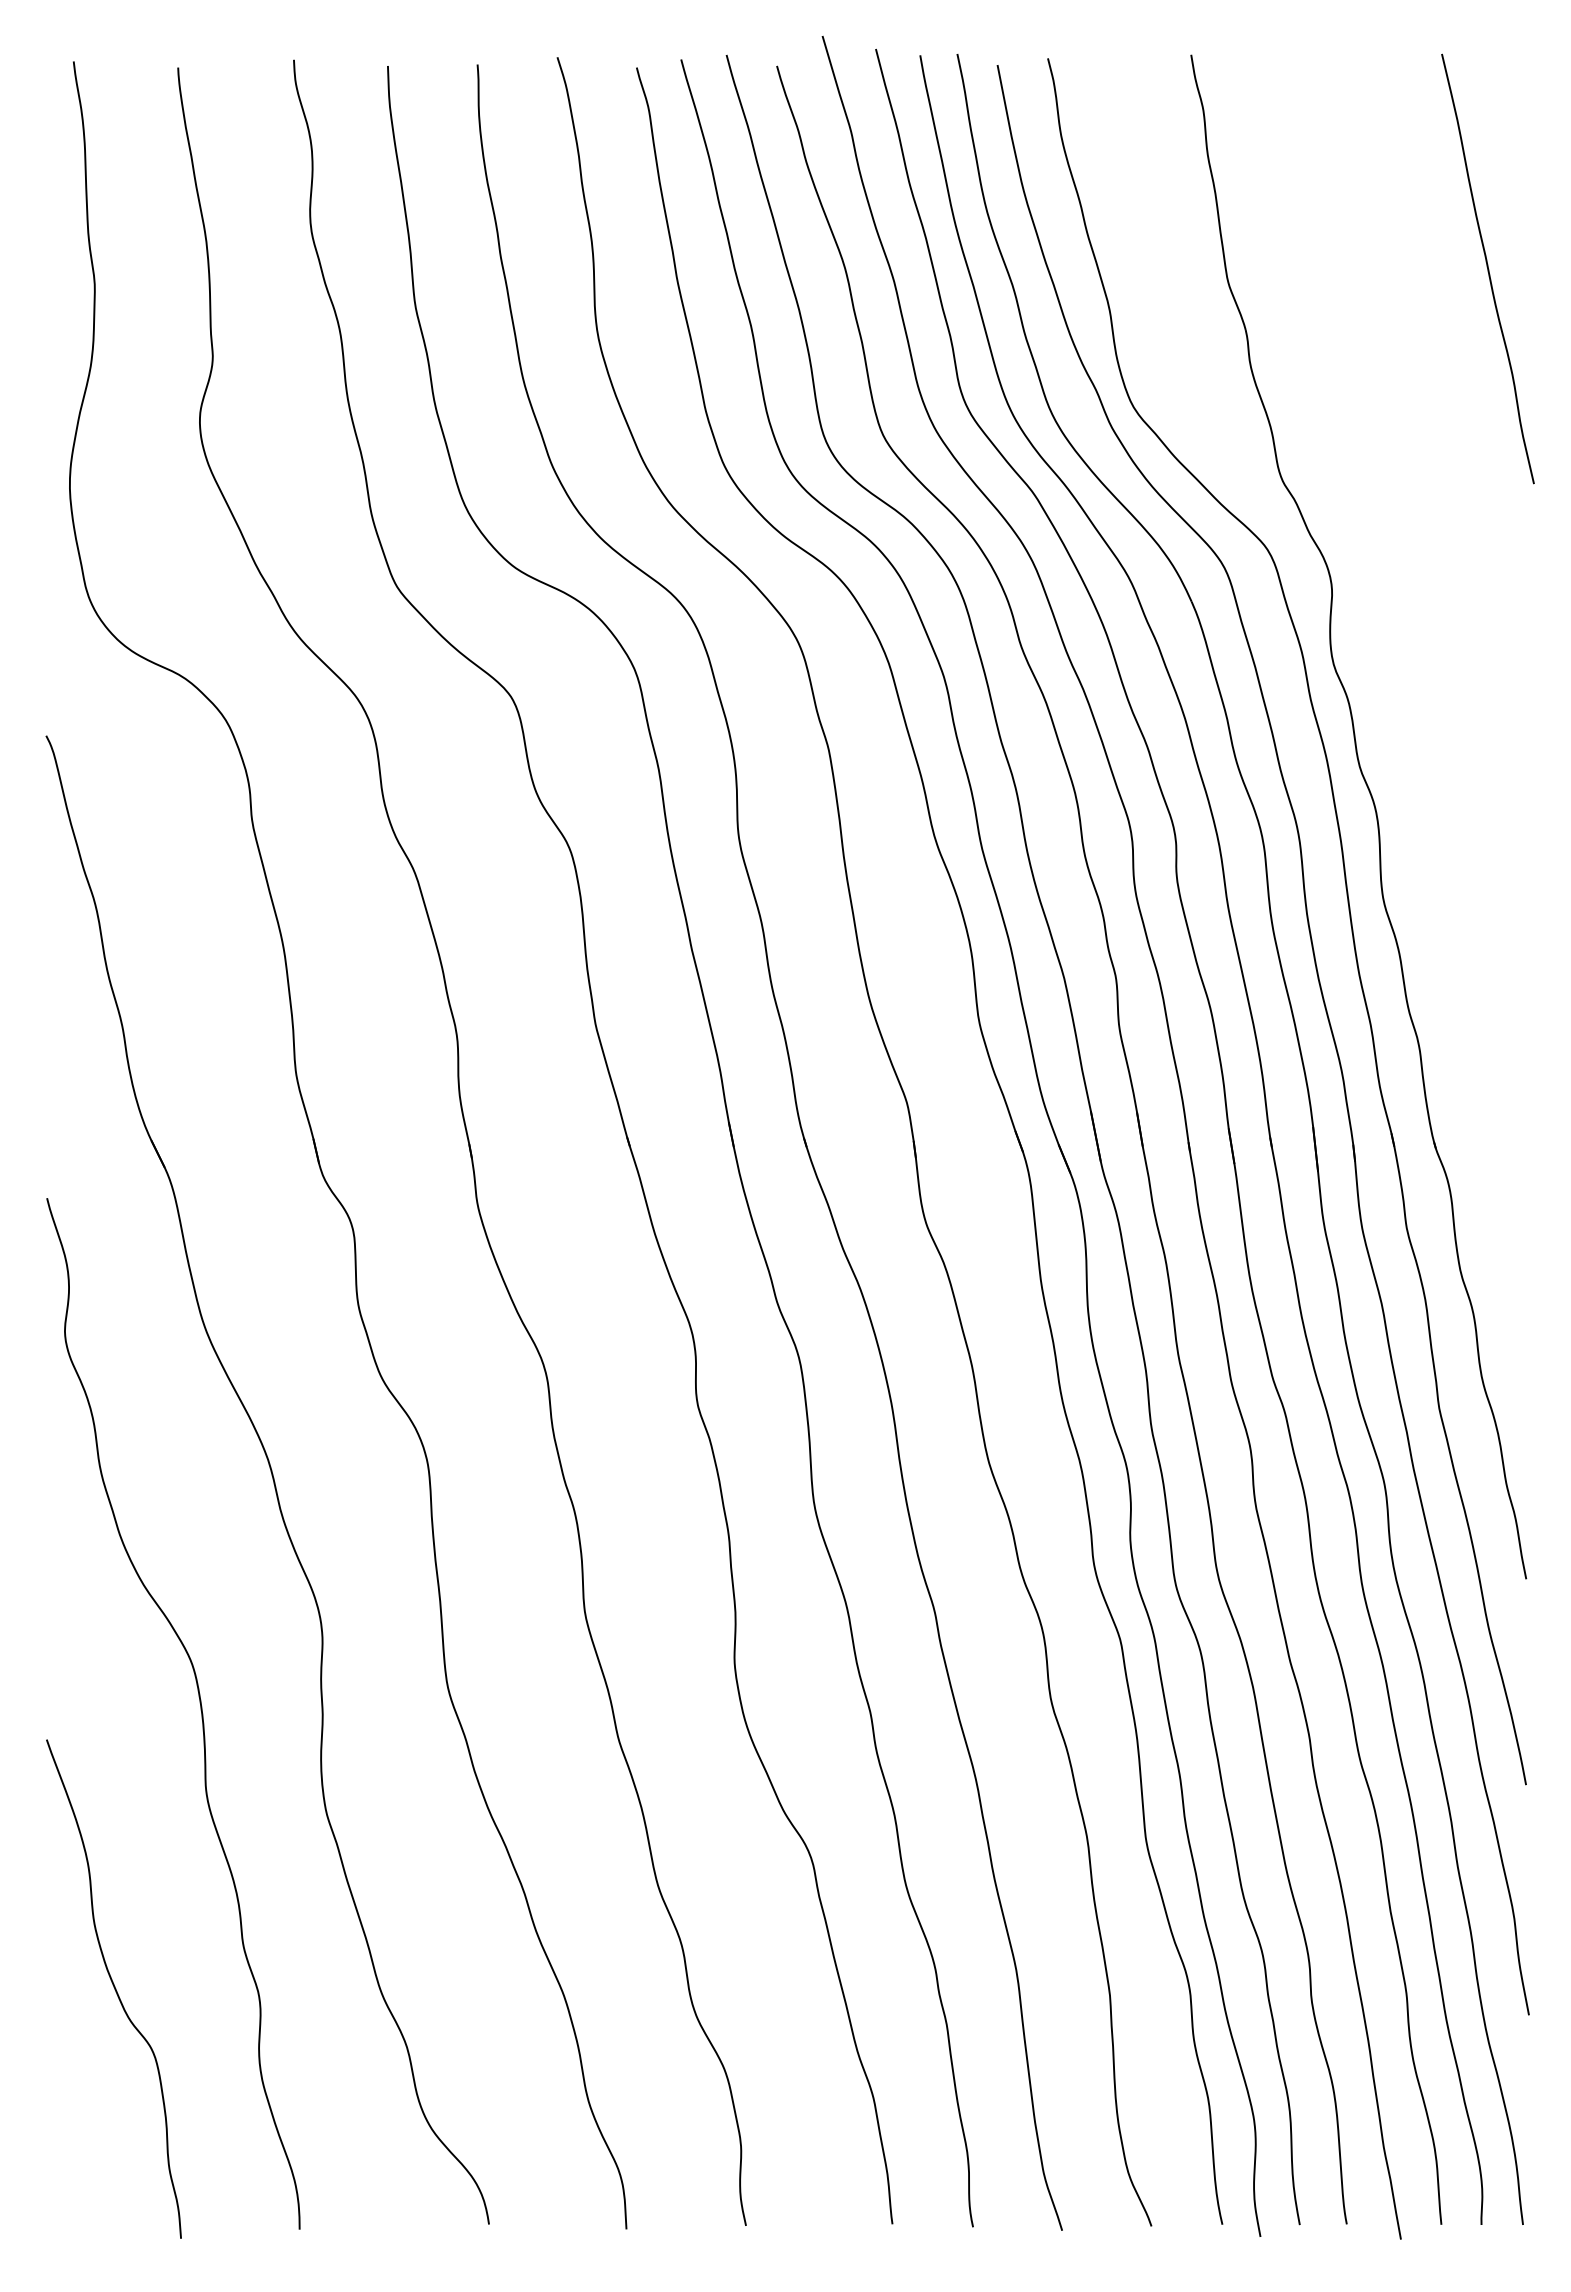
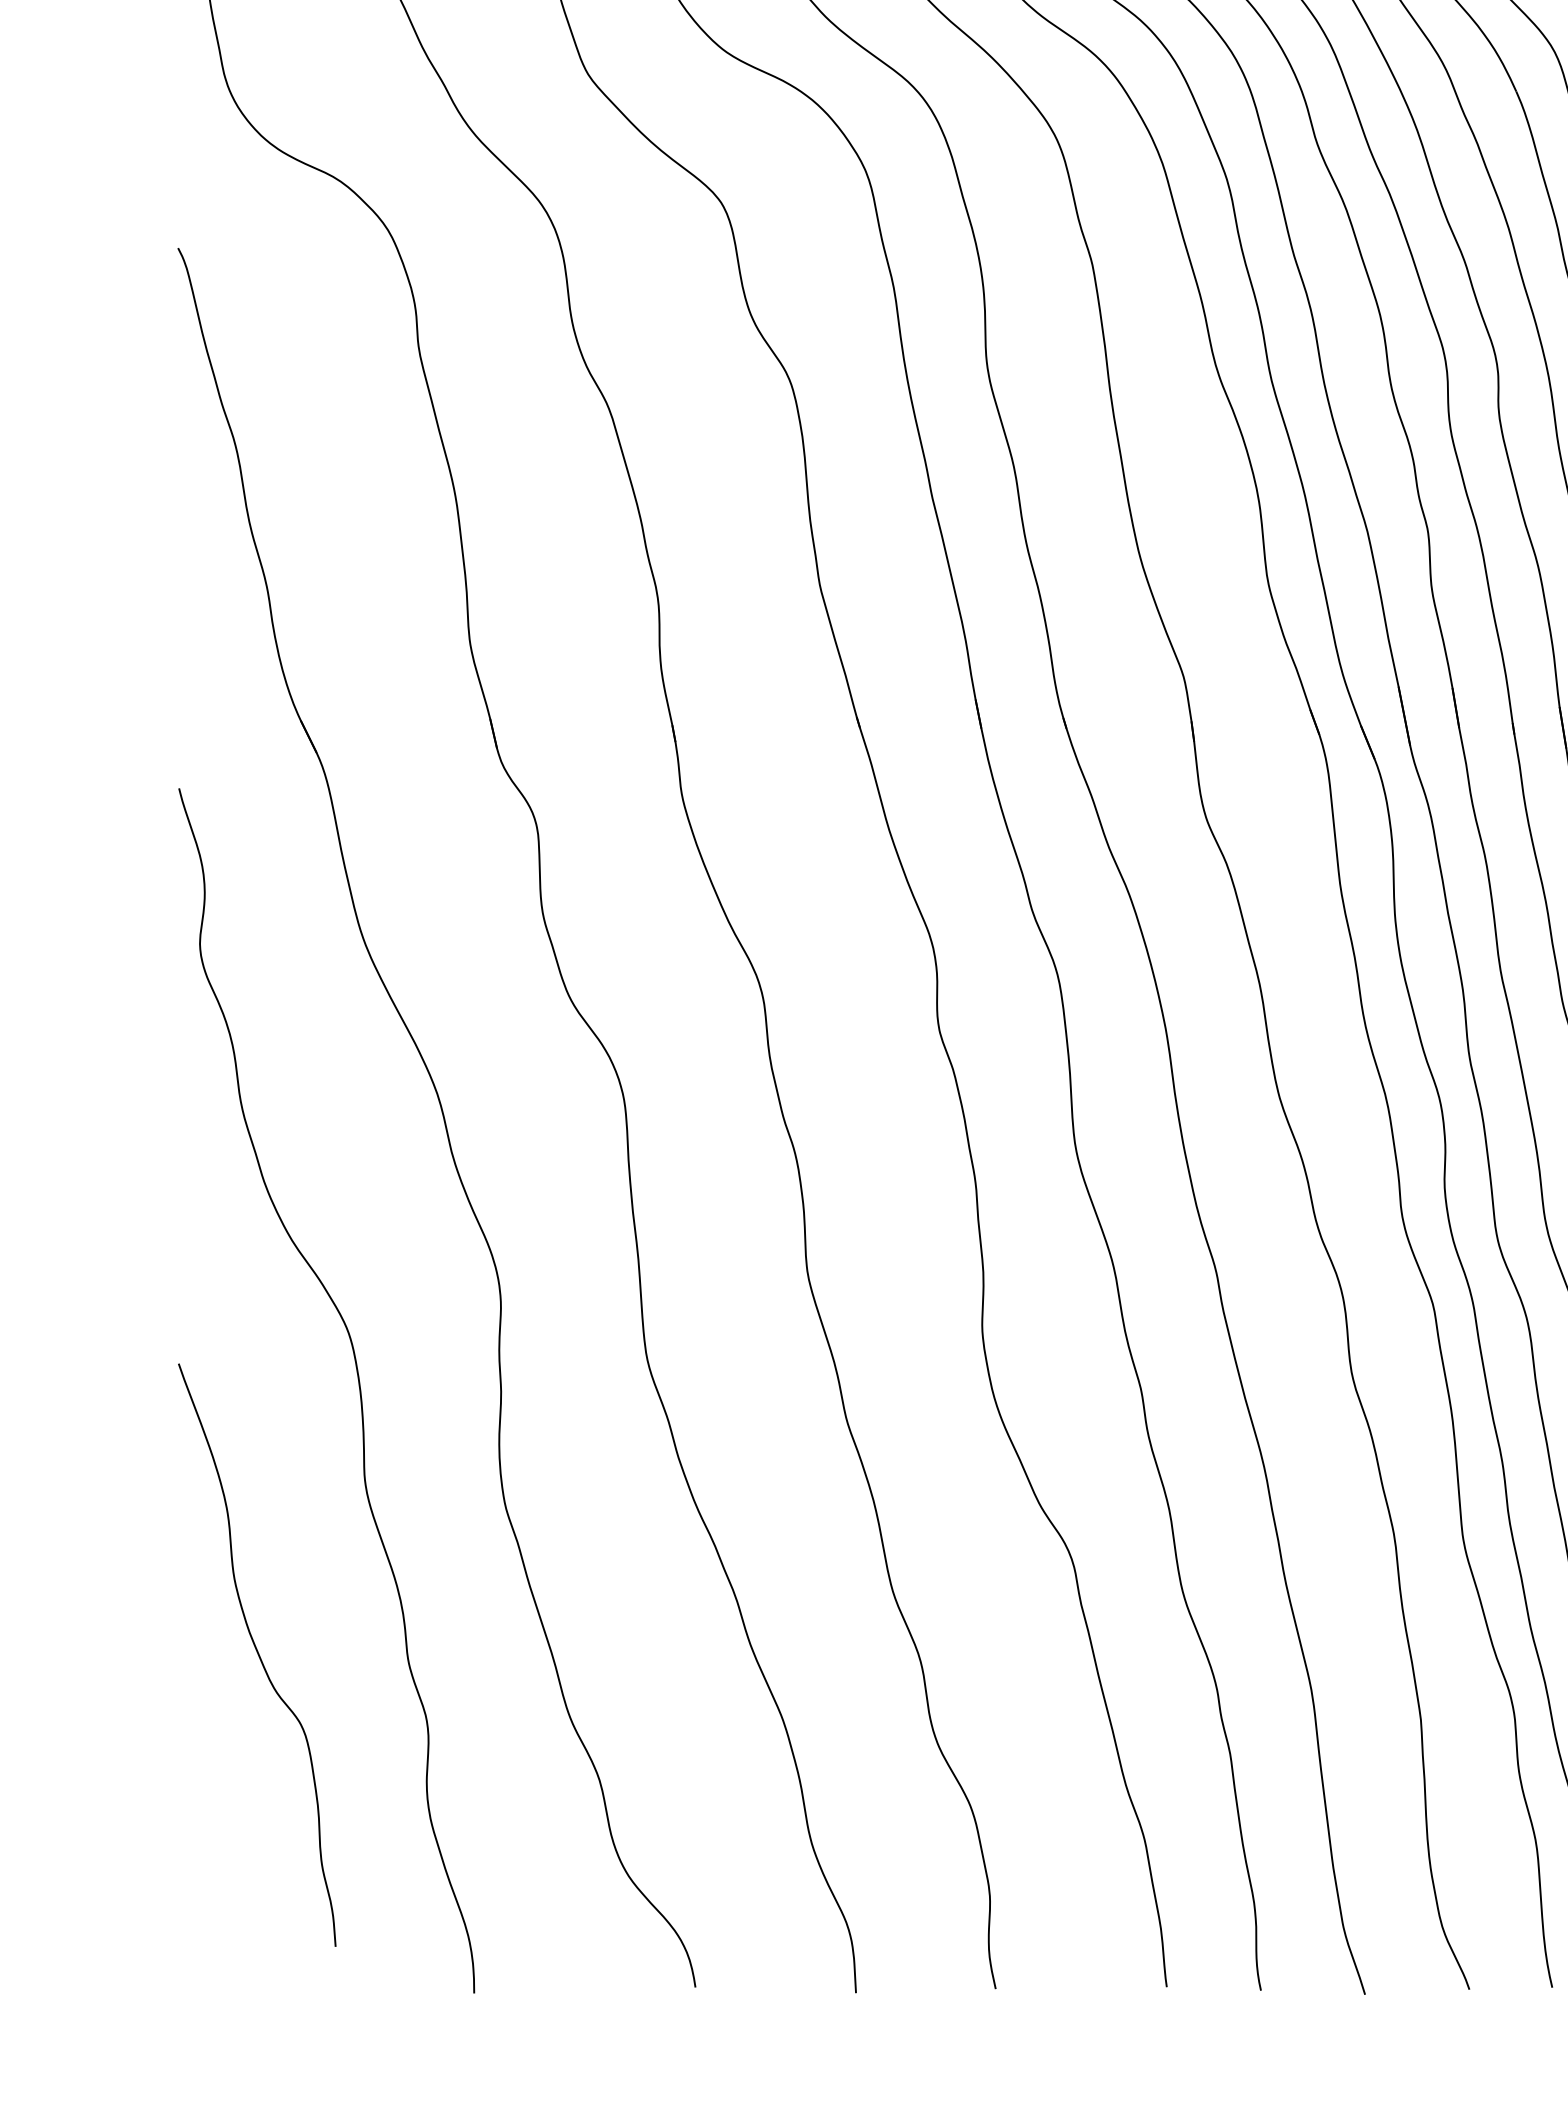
curve: (113, 1987) -> (256, 1653), moved

